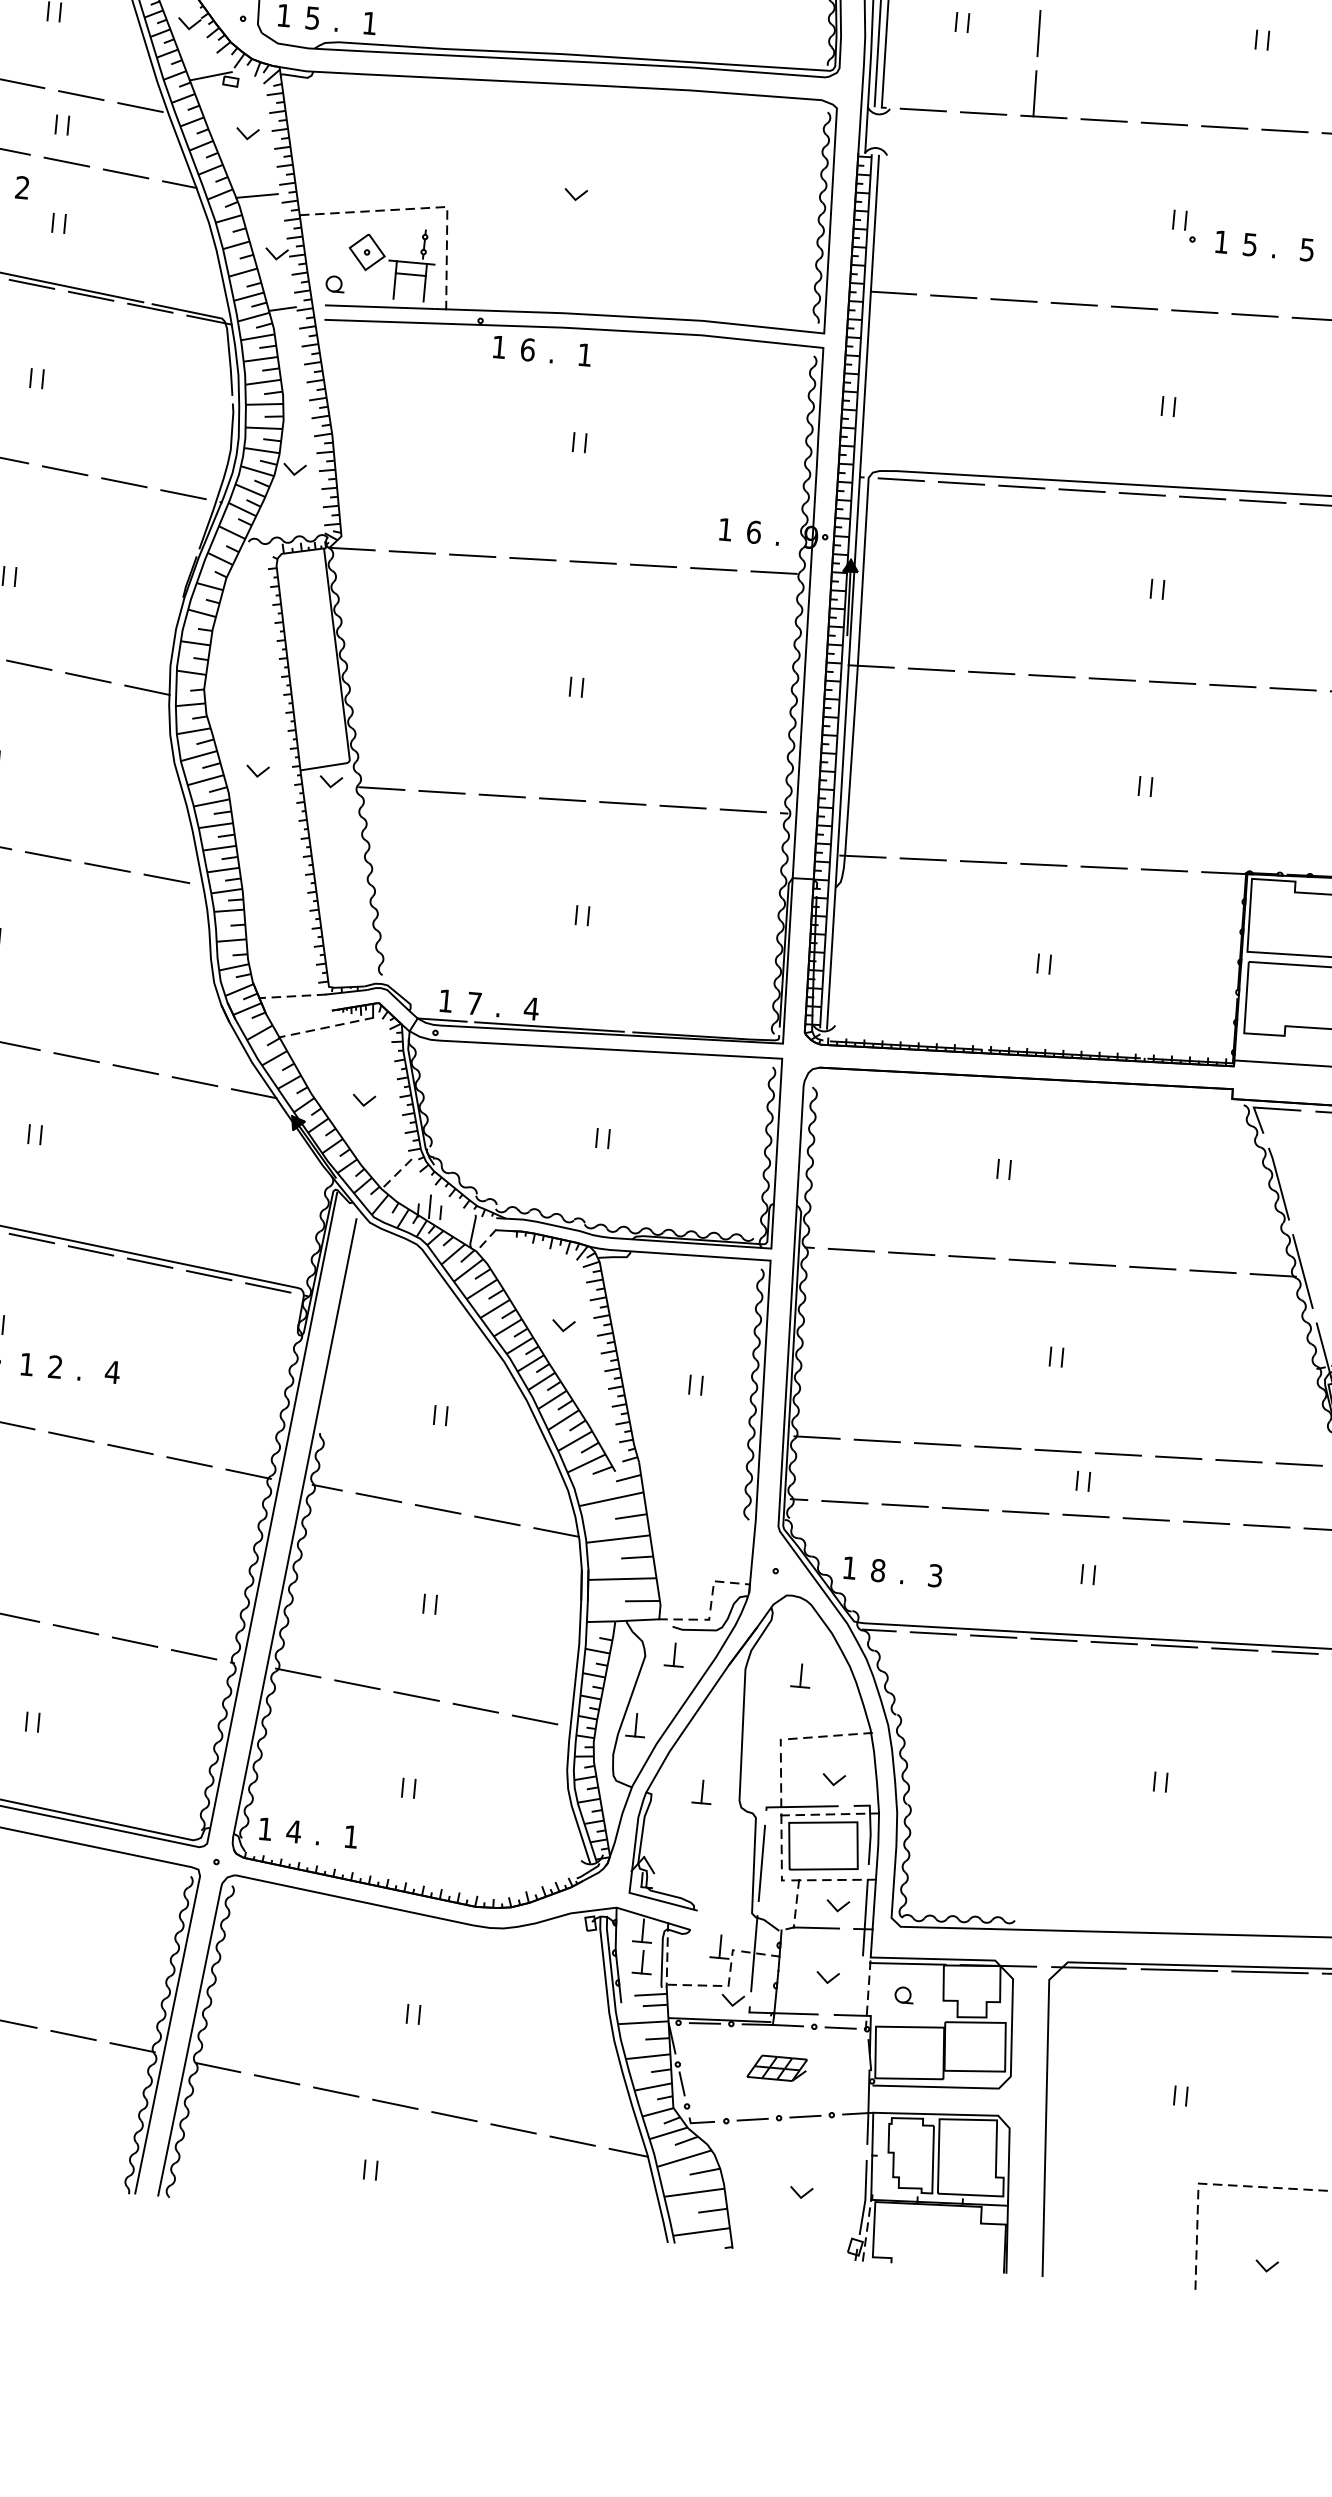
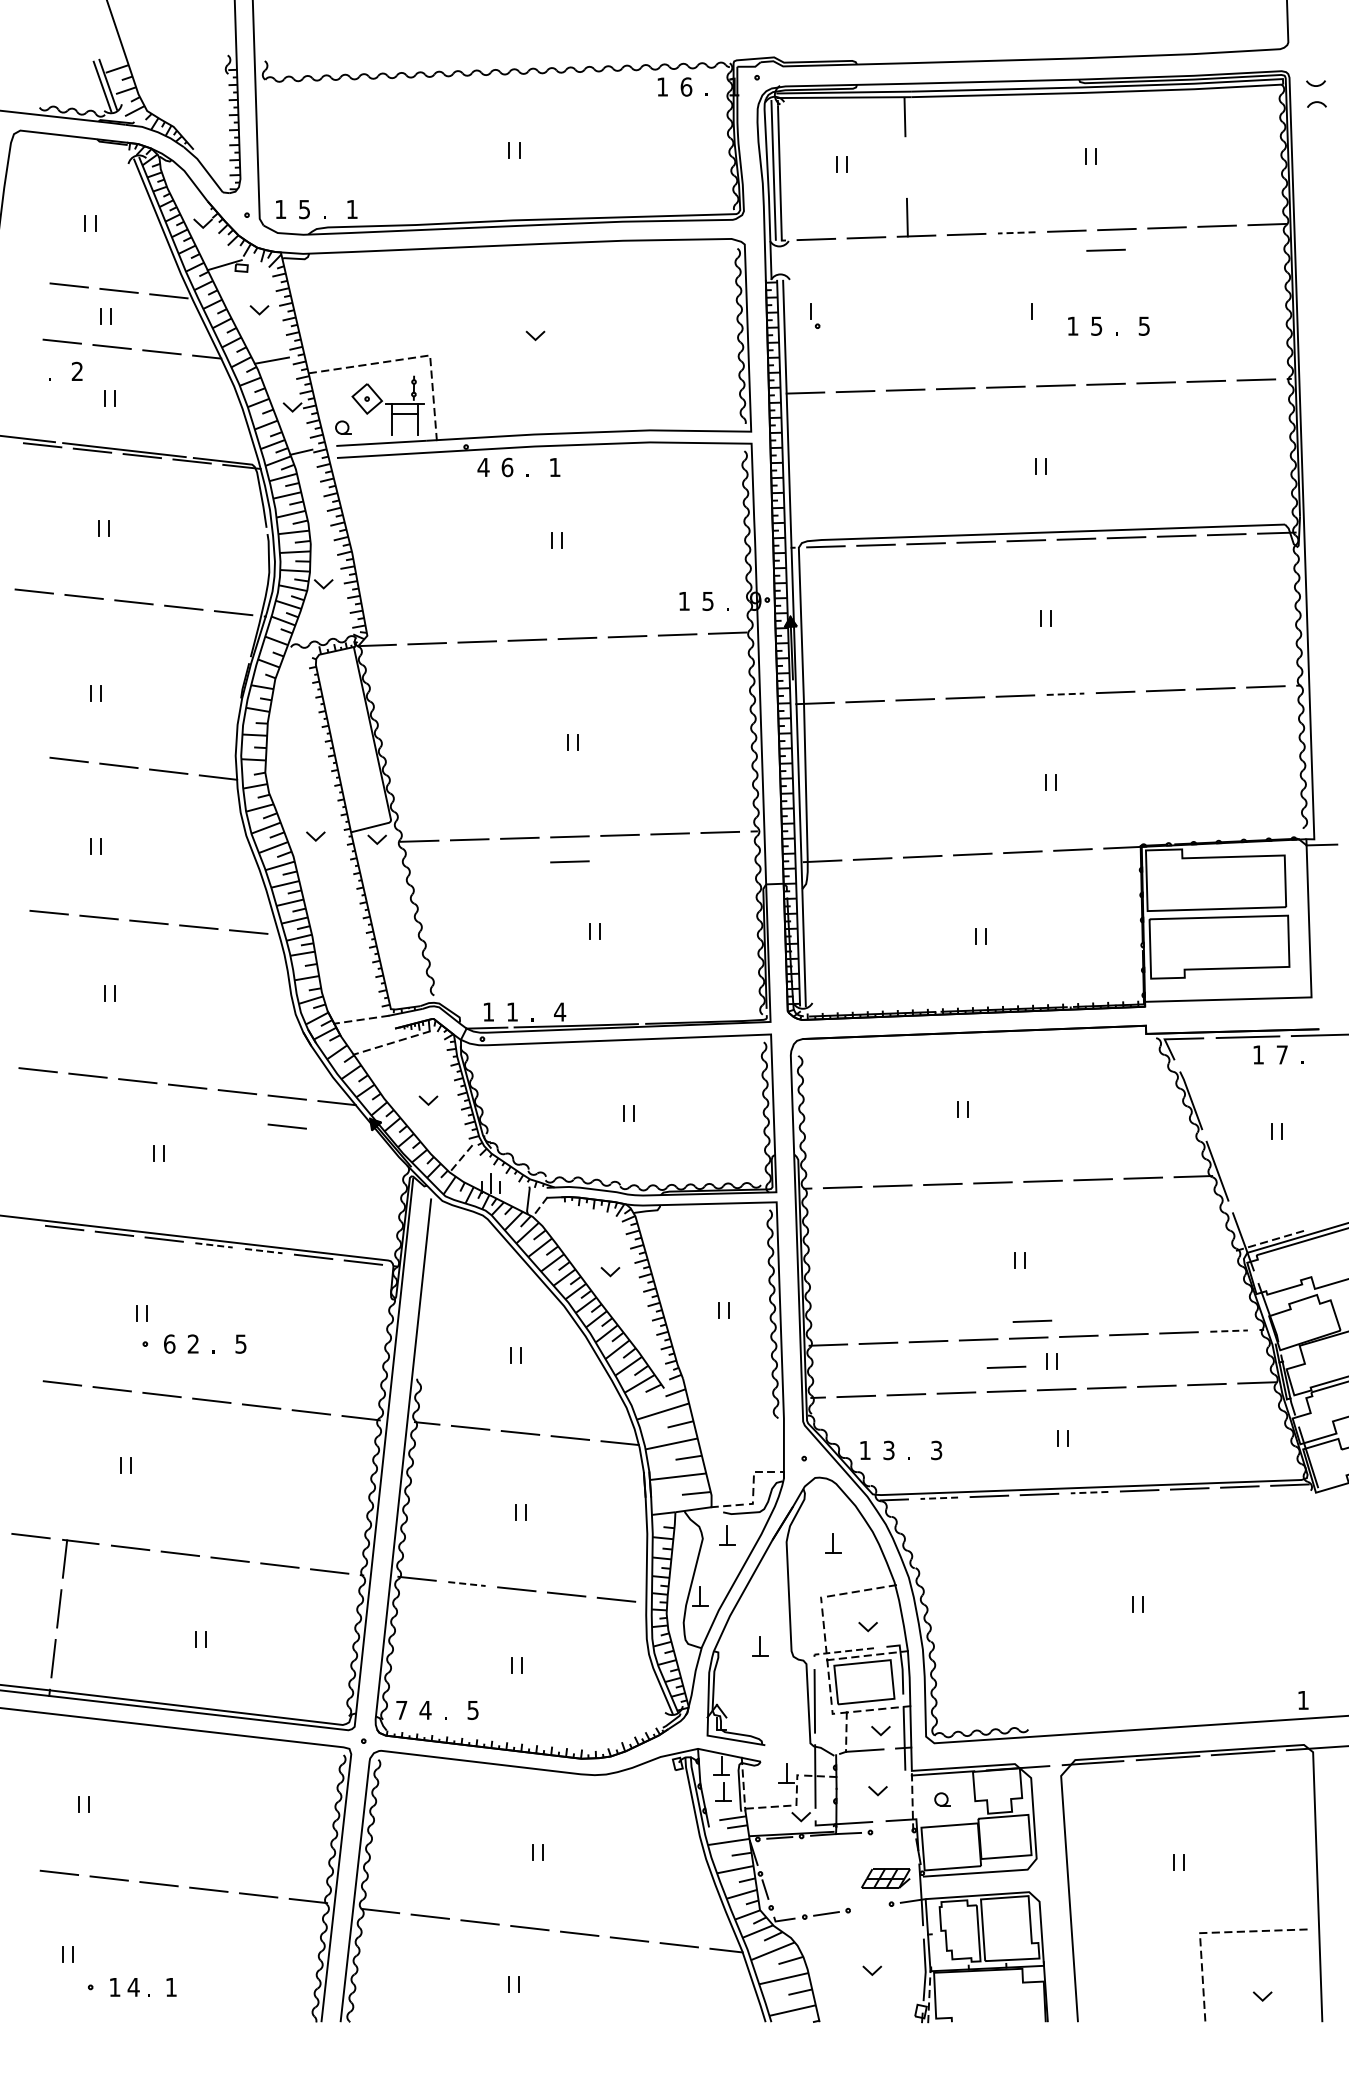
line: (1038, 33) -> (905, 167), removed
line: (1164, 123) -> (1016, 232), solid -> dashed
line: (1269, 153) -> (1105, 249), added
part: (1191, 226) -> (815, 315), moved
text: (499, 347) -> (483, 467), 1 -> 4
text: (753, 531) -> (707, 600), 6 -> 5
line: (1172, 683) -> (1065, 694), solid -> dashed
line: (559, 829) -> (569, 861), added
text: (474, 1002) -> (512, 1011), 7 -> 1
line: (190, 1116) -> (286, 1126), added
line: (91, 1251) -> (214, 1245), solid -> dashed
line: (149, 1263) -> (263, 1251), solid -> dashed
text: (26, 1363) -> (169, 1343), 1 -> 6
text: (112, 1371) -> (240, 1343), 4 -> 5
line: (1064, 1430) -> (1032, 1320), added
line: (1299, 1465) -> (1229, 1331), solid -> dashed
line: (1028, 1482) -> (1006, 1366), added
text: (877, 1570) -> (888, 1450), 8 -> 3
line: (933, 1633) -> (939, 1498), solid -> dashed
line: (1114, 1642) -> (1089, 1492), solid -> dashed
line: (356, 1685) -> (466, 1584), solid -> dashed
line: (800, 1806) -> (842, 1651), solid -> dashed
text: (265, 1829) -> (401, 1710), 1 -> 7
text: (350, 1837) -> (472, 1710), 1 -> 5
line: (839, 2027) -> (891, 1831), removed
part: (776, 2068) -> (885, 1878), moved
line: (804, 2116) -> (869, 1907), removed

